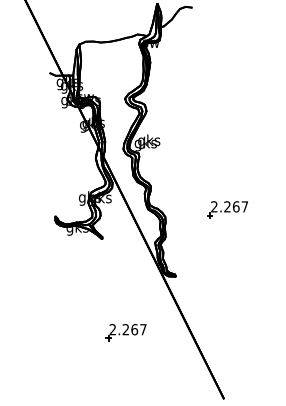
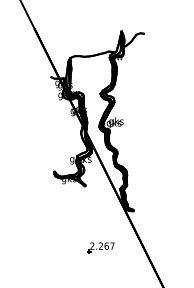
part: (226, 208) -> (167, 166), removed

